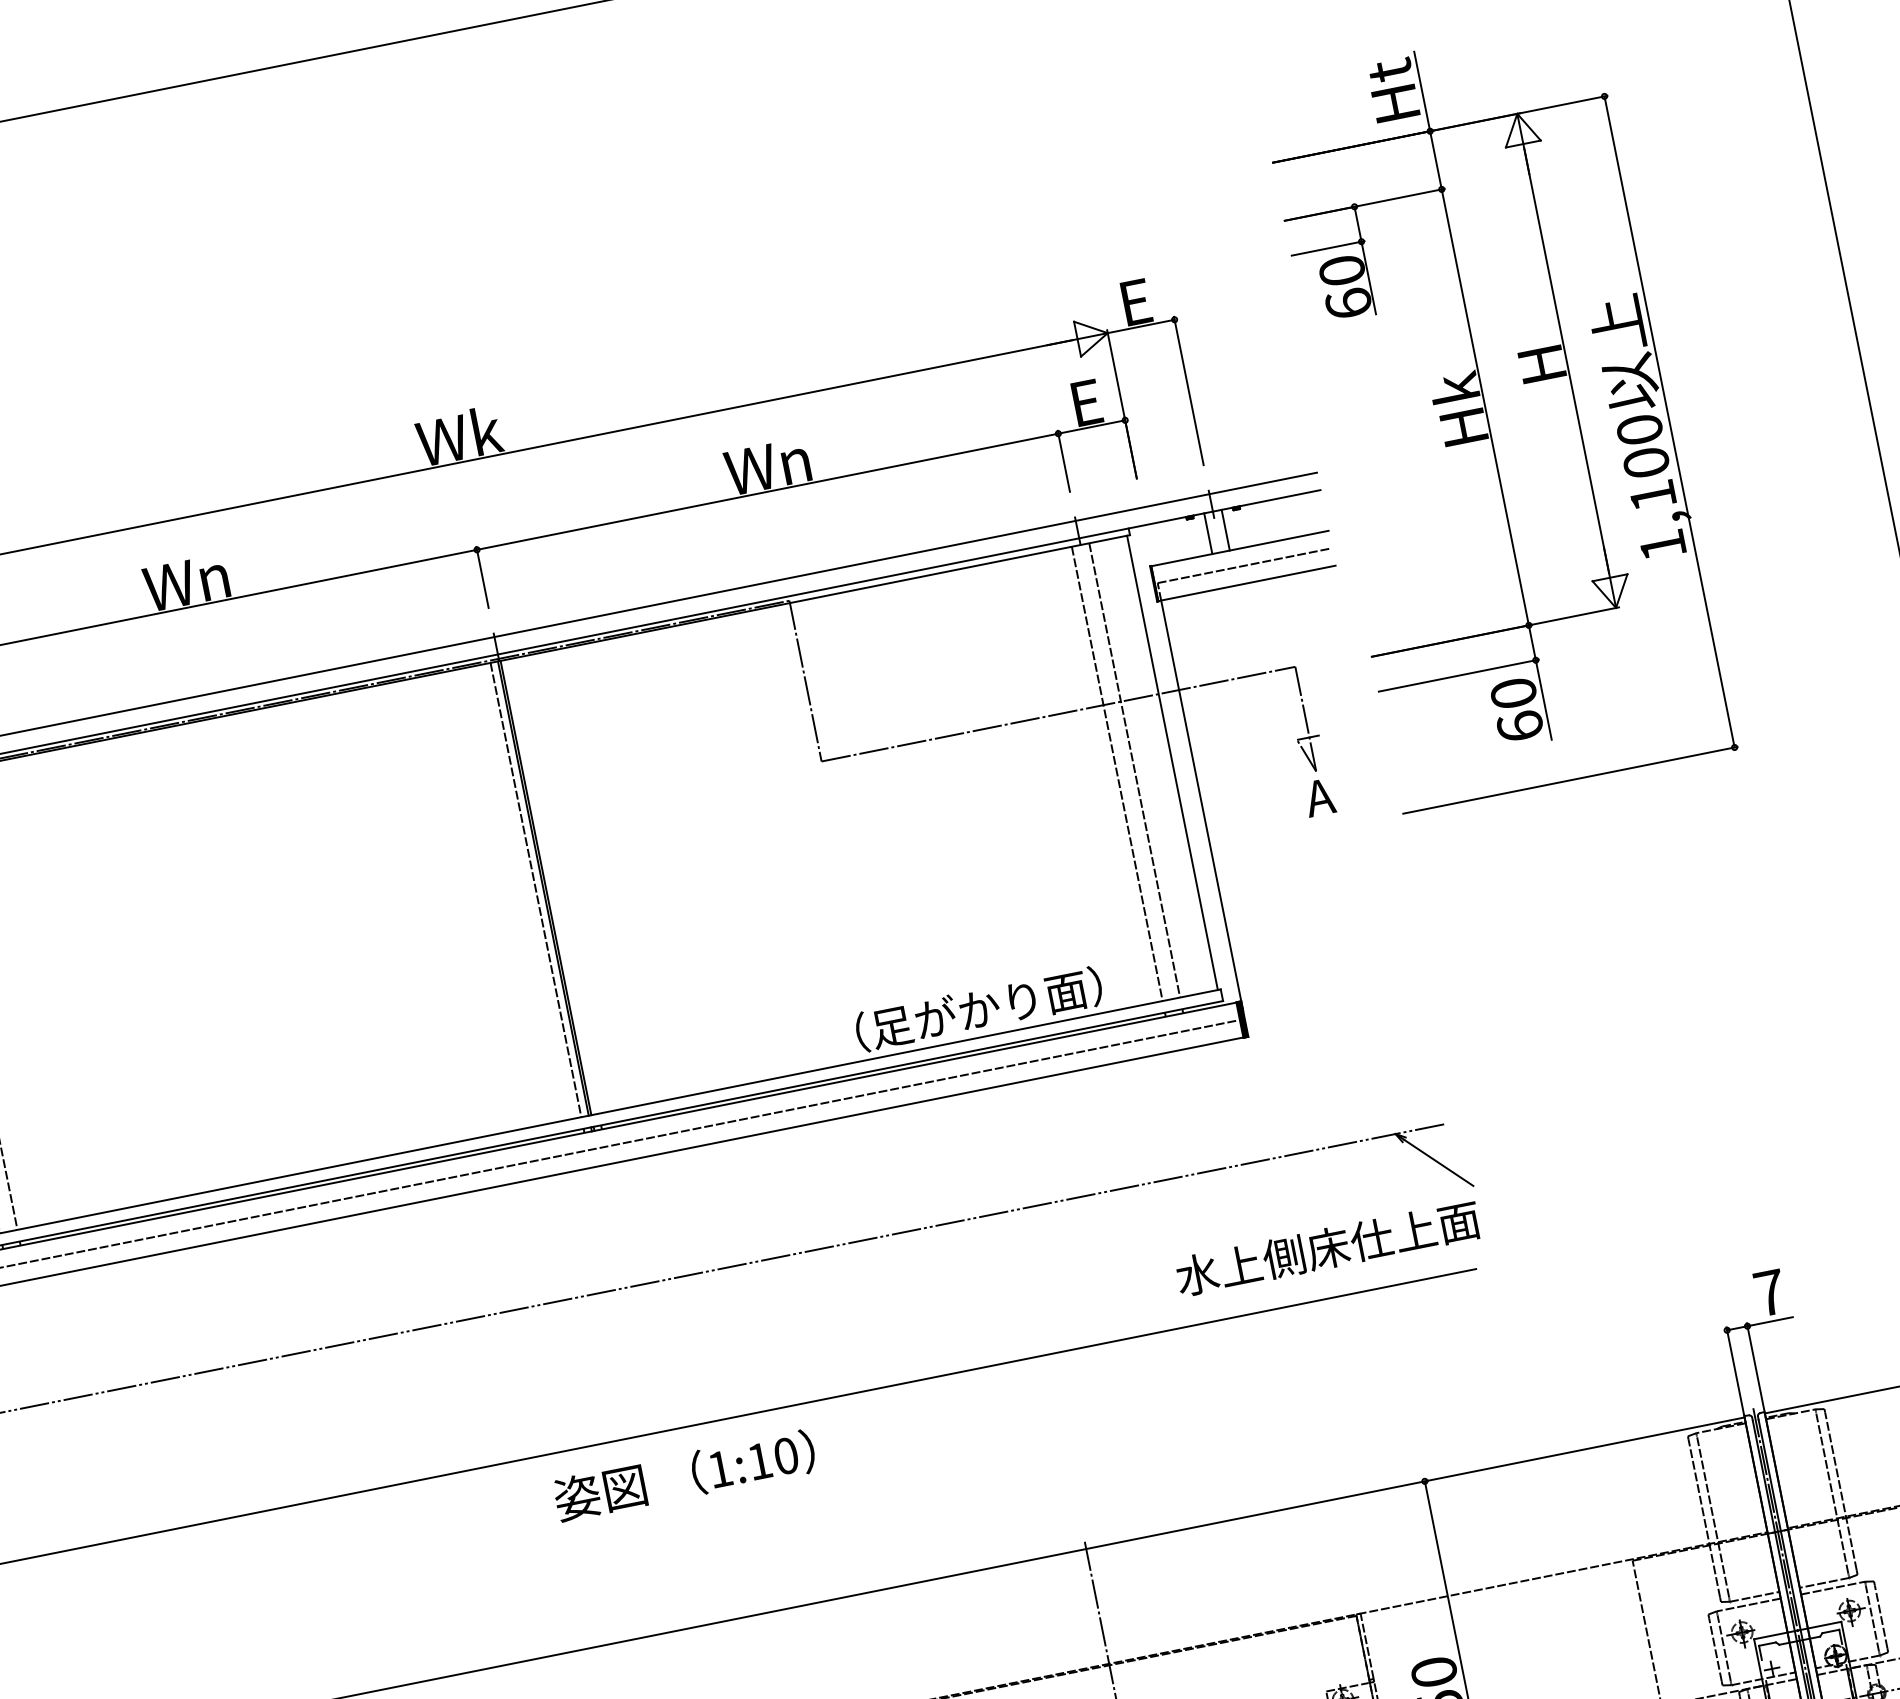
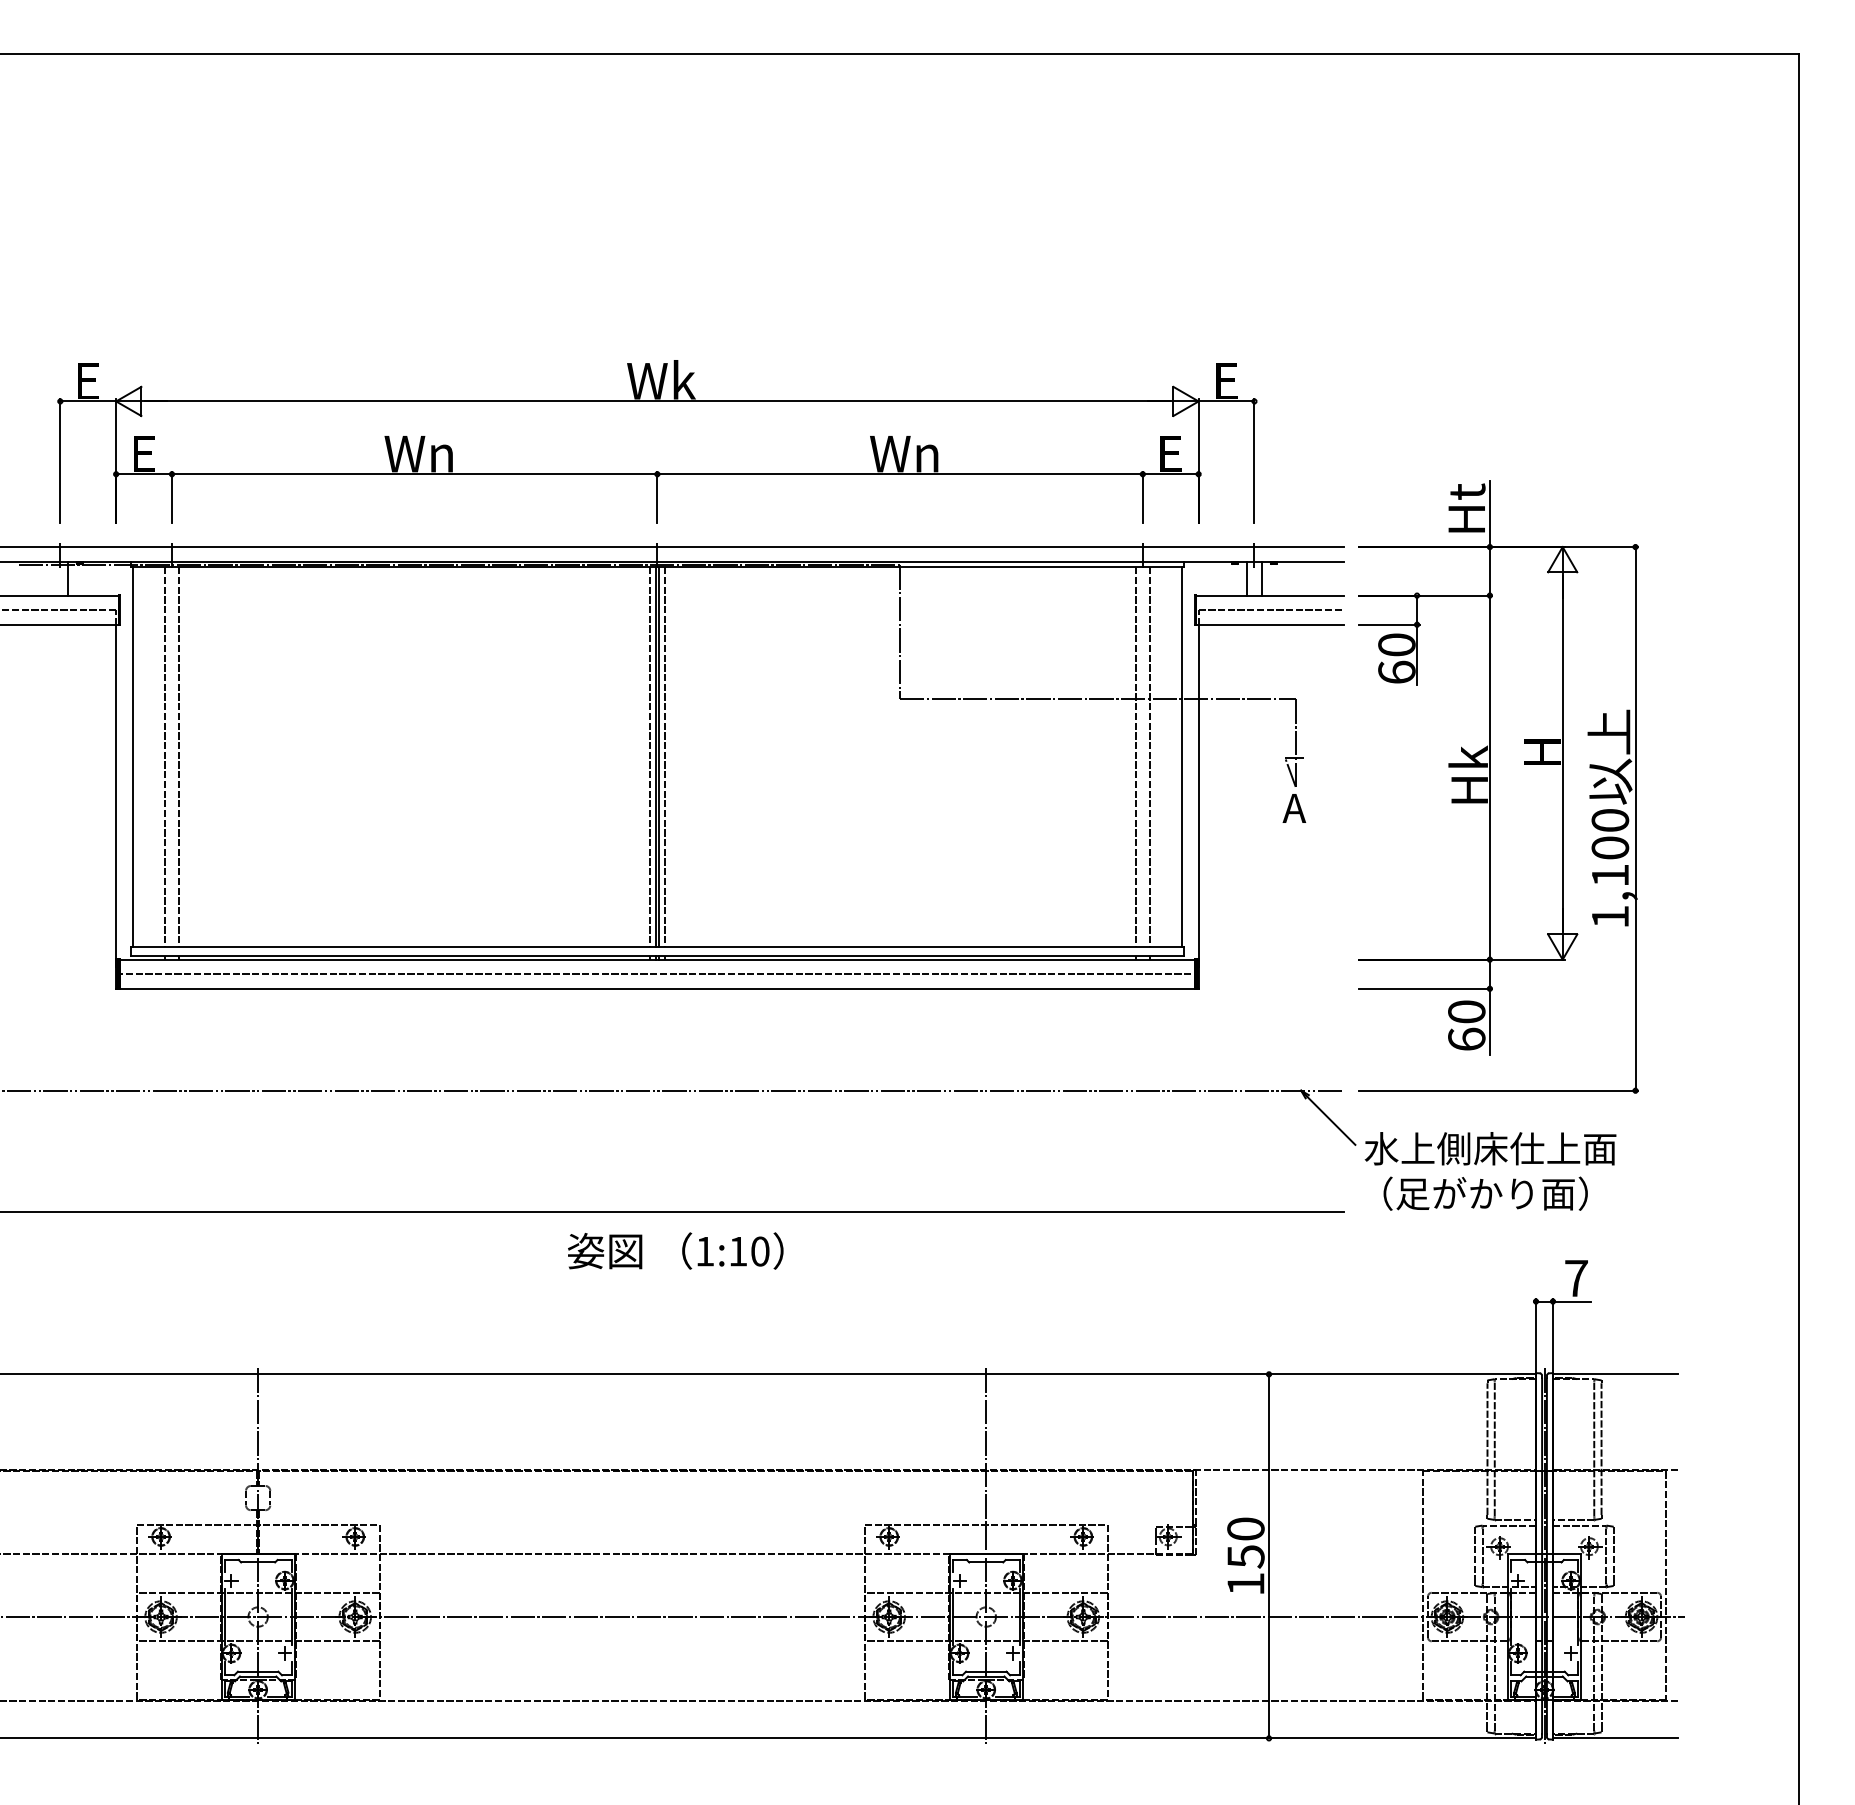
part: (1497, 415) -> (1498, 786), moved
line: (553, 886) -> (664, 756), added
text: (978, 1009) -> (1485, 1193), moved
text: (1327, 1248) -> (1490, 1148), moved

